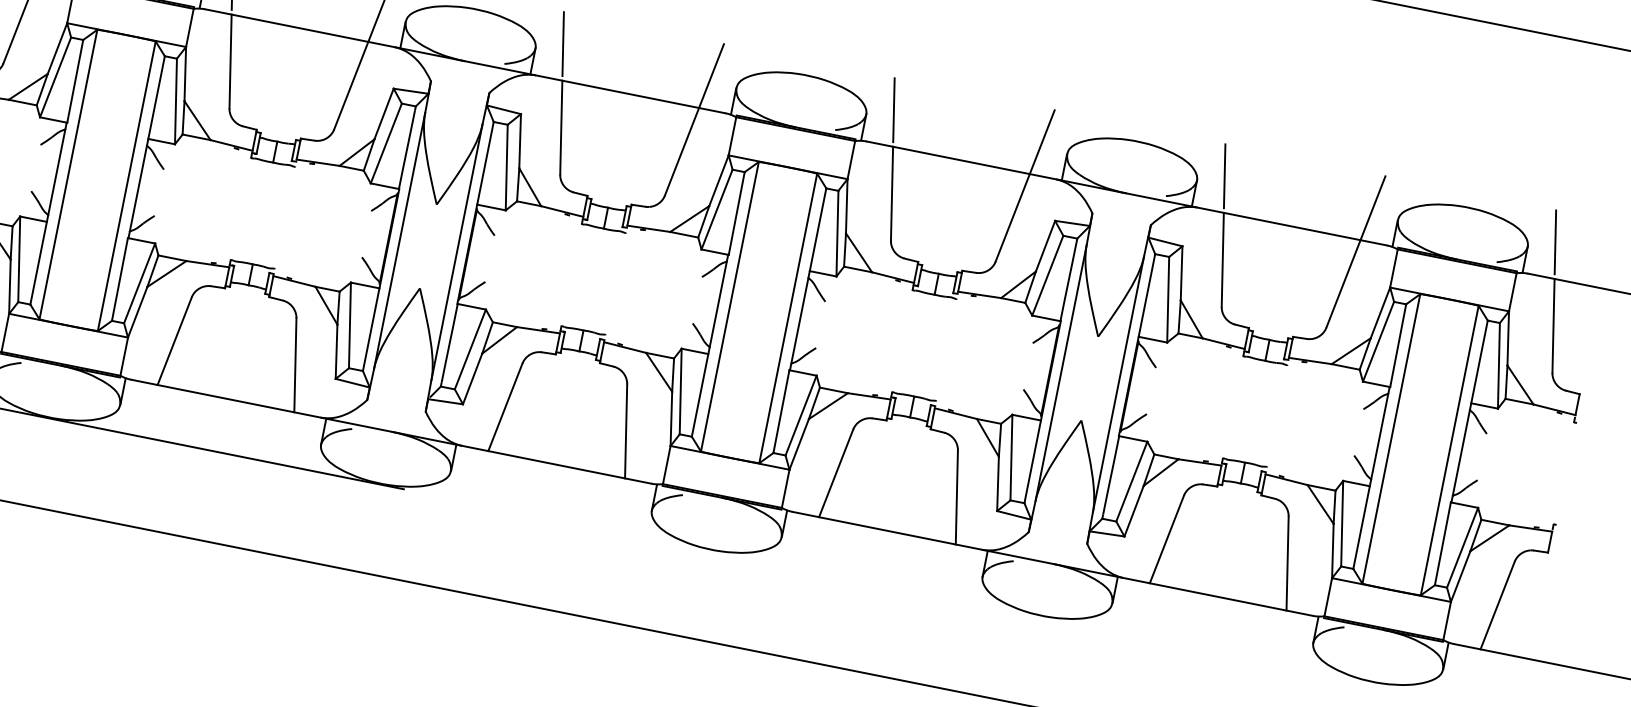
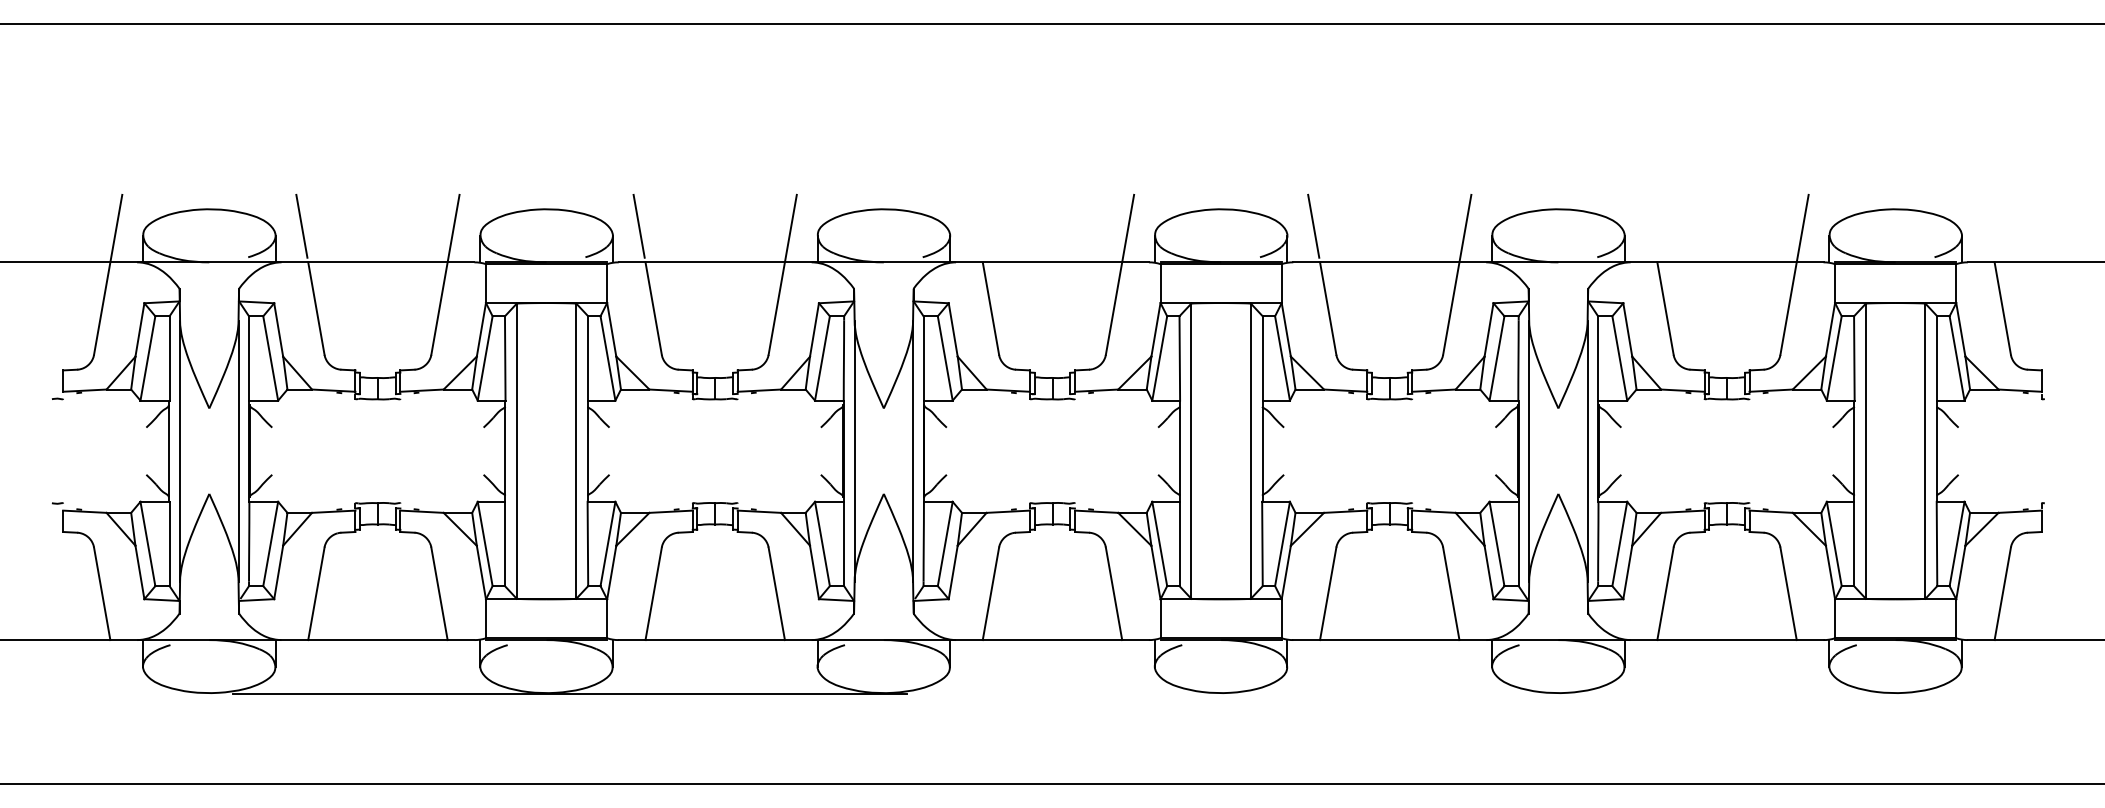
line: (562, 43) -> (975, 225), removed
line: (1224, 175) -> (1650, 225), removed
line: (1554, 241) -> (1987, 225), removed

